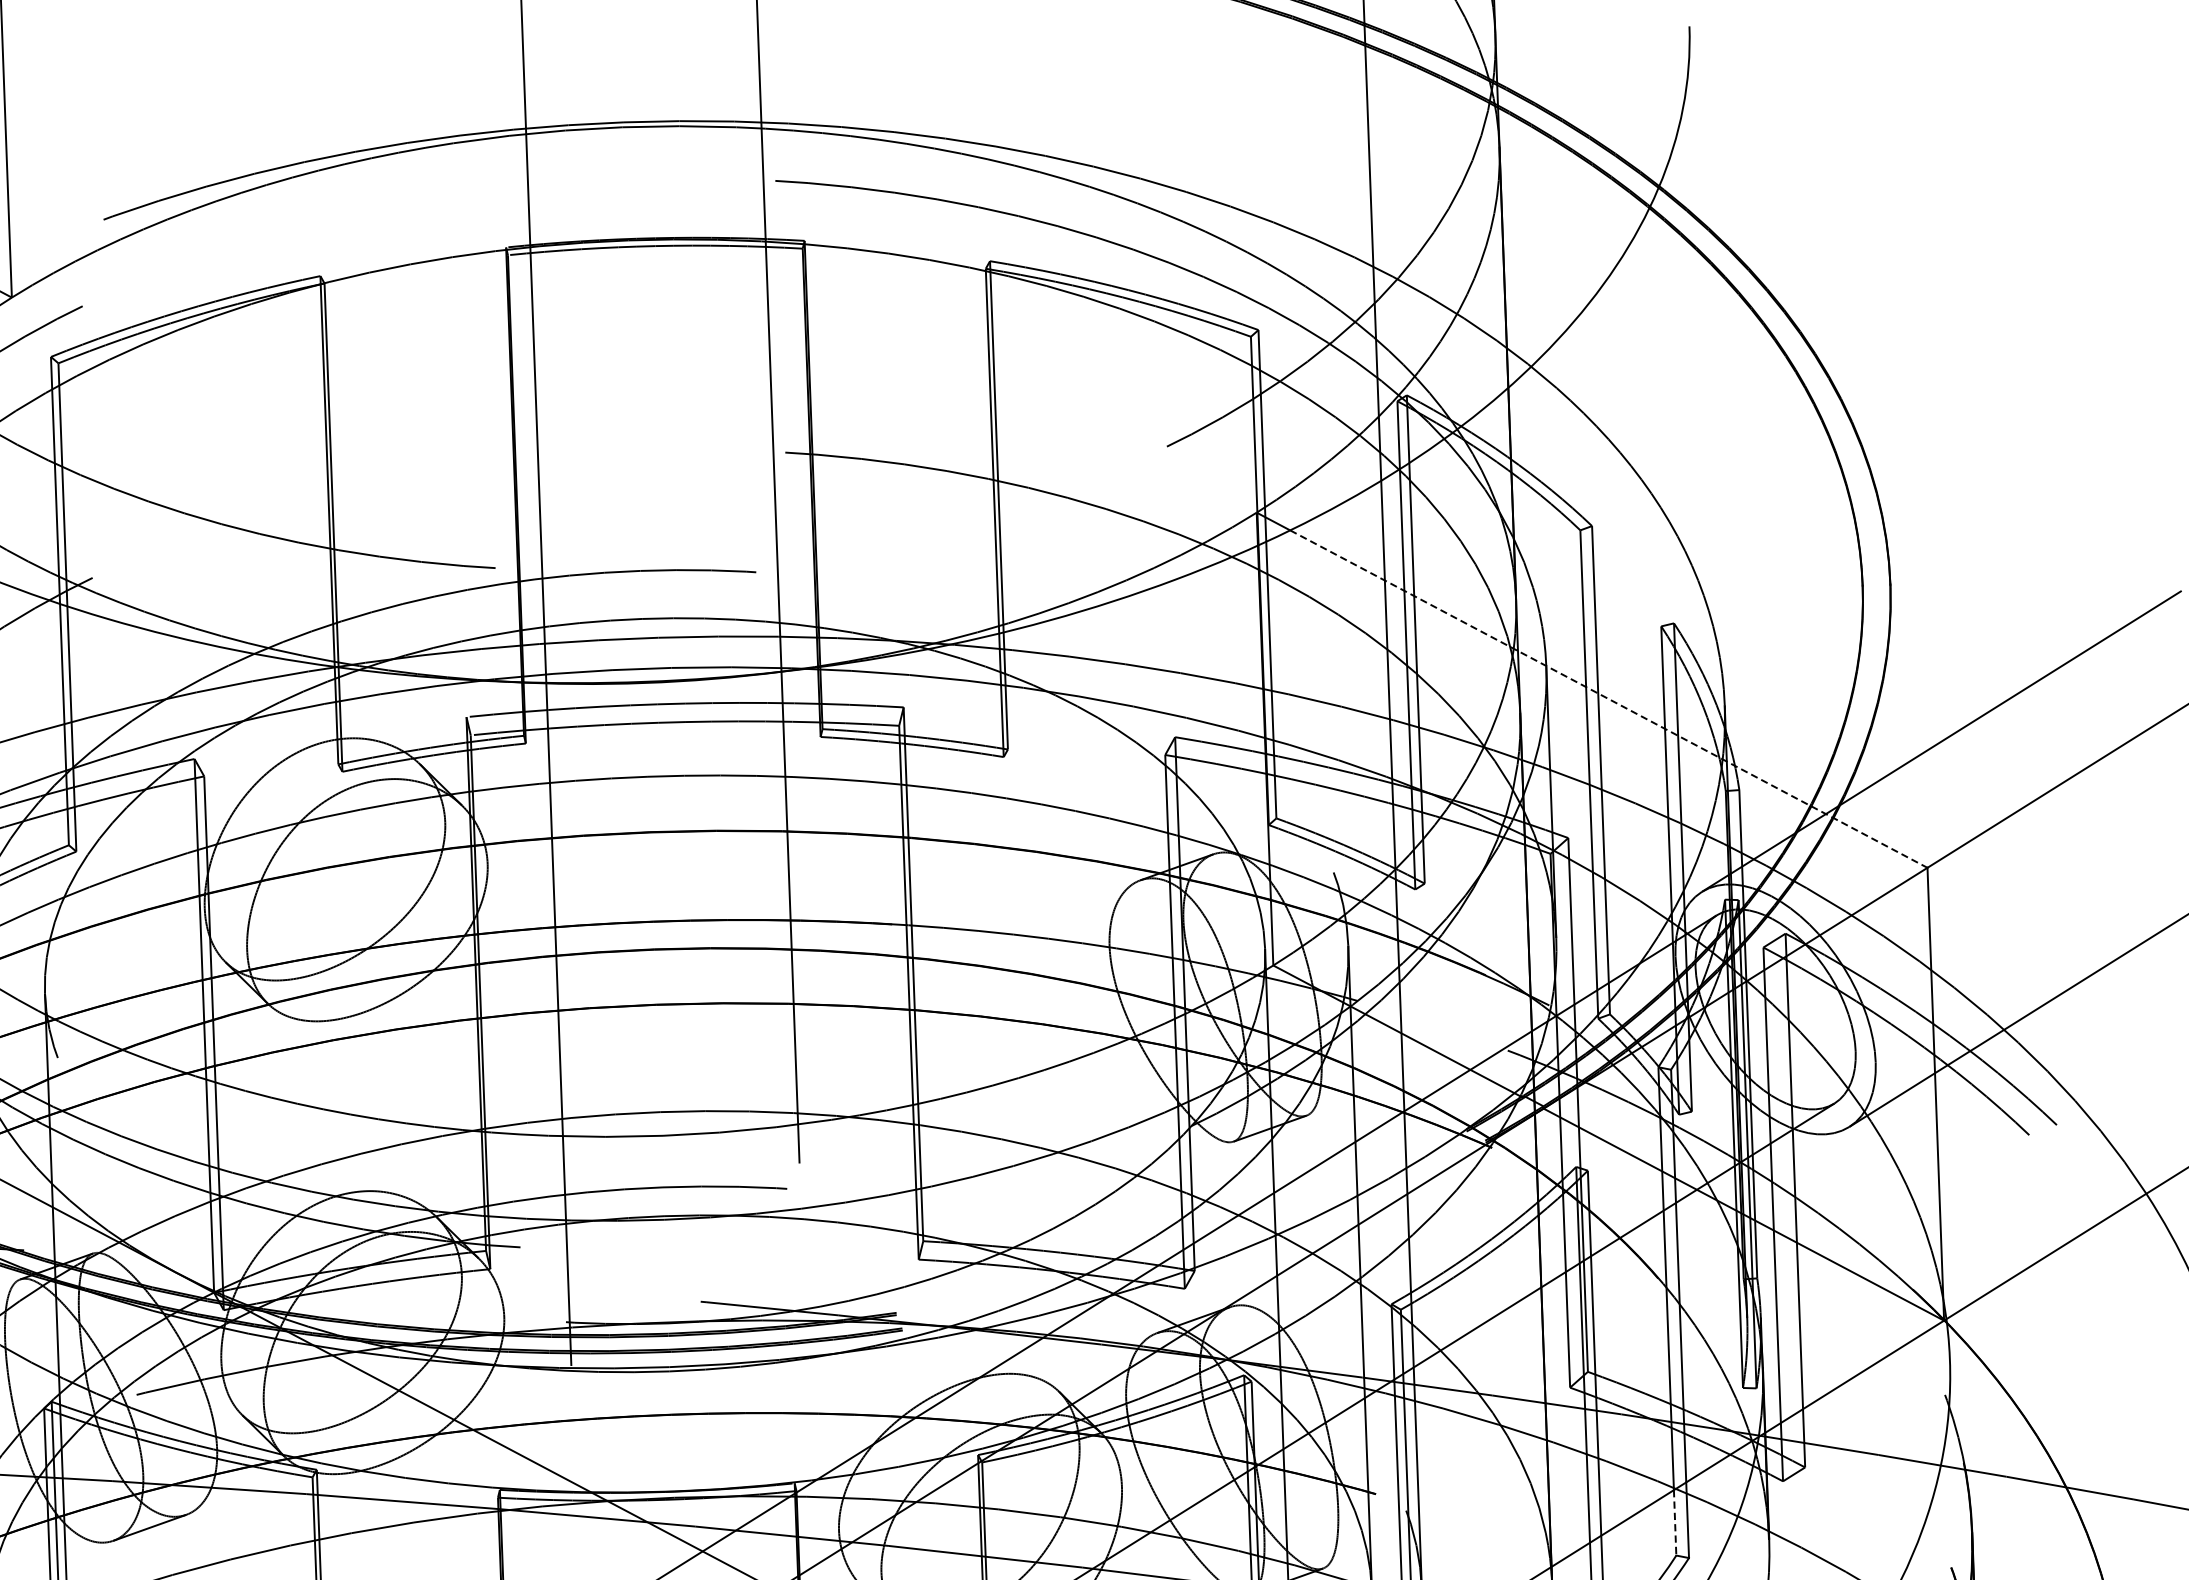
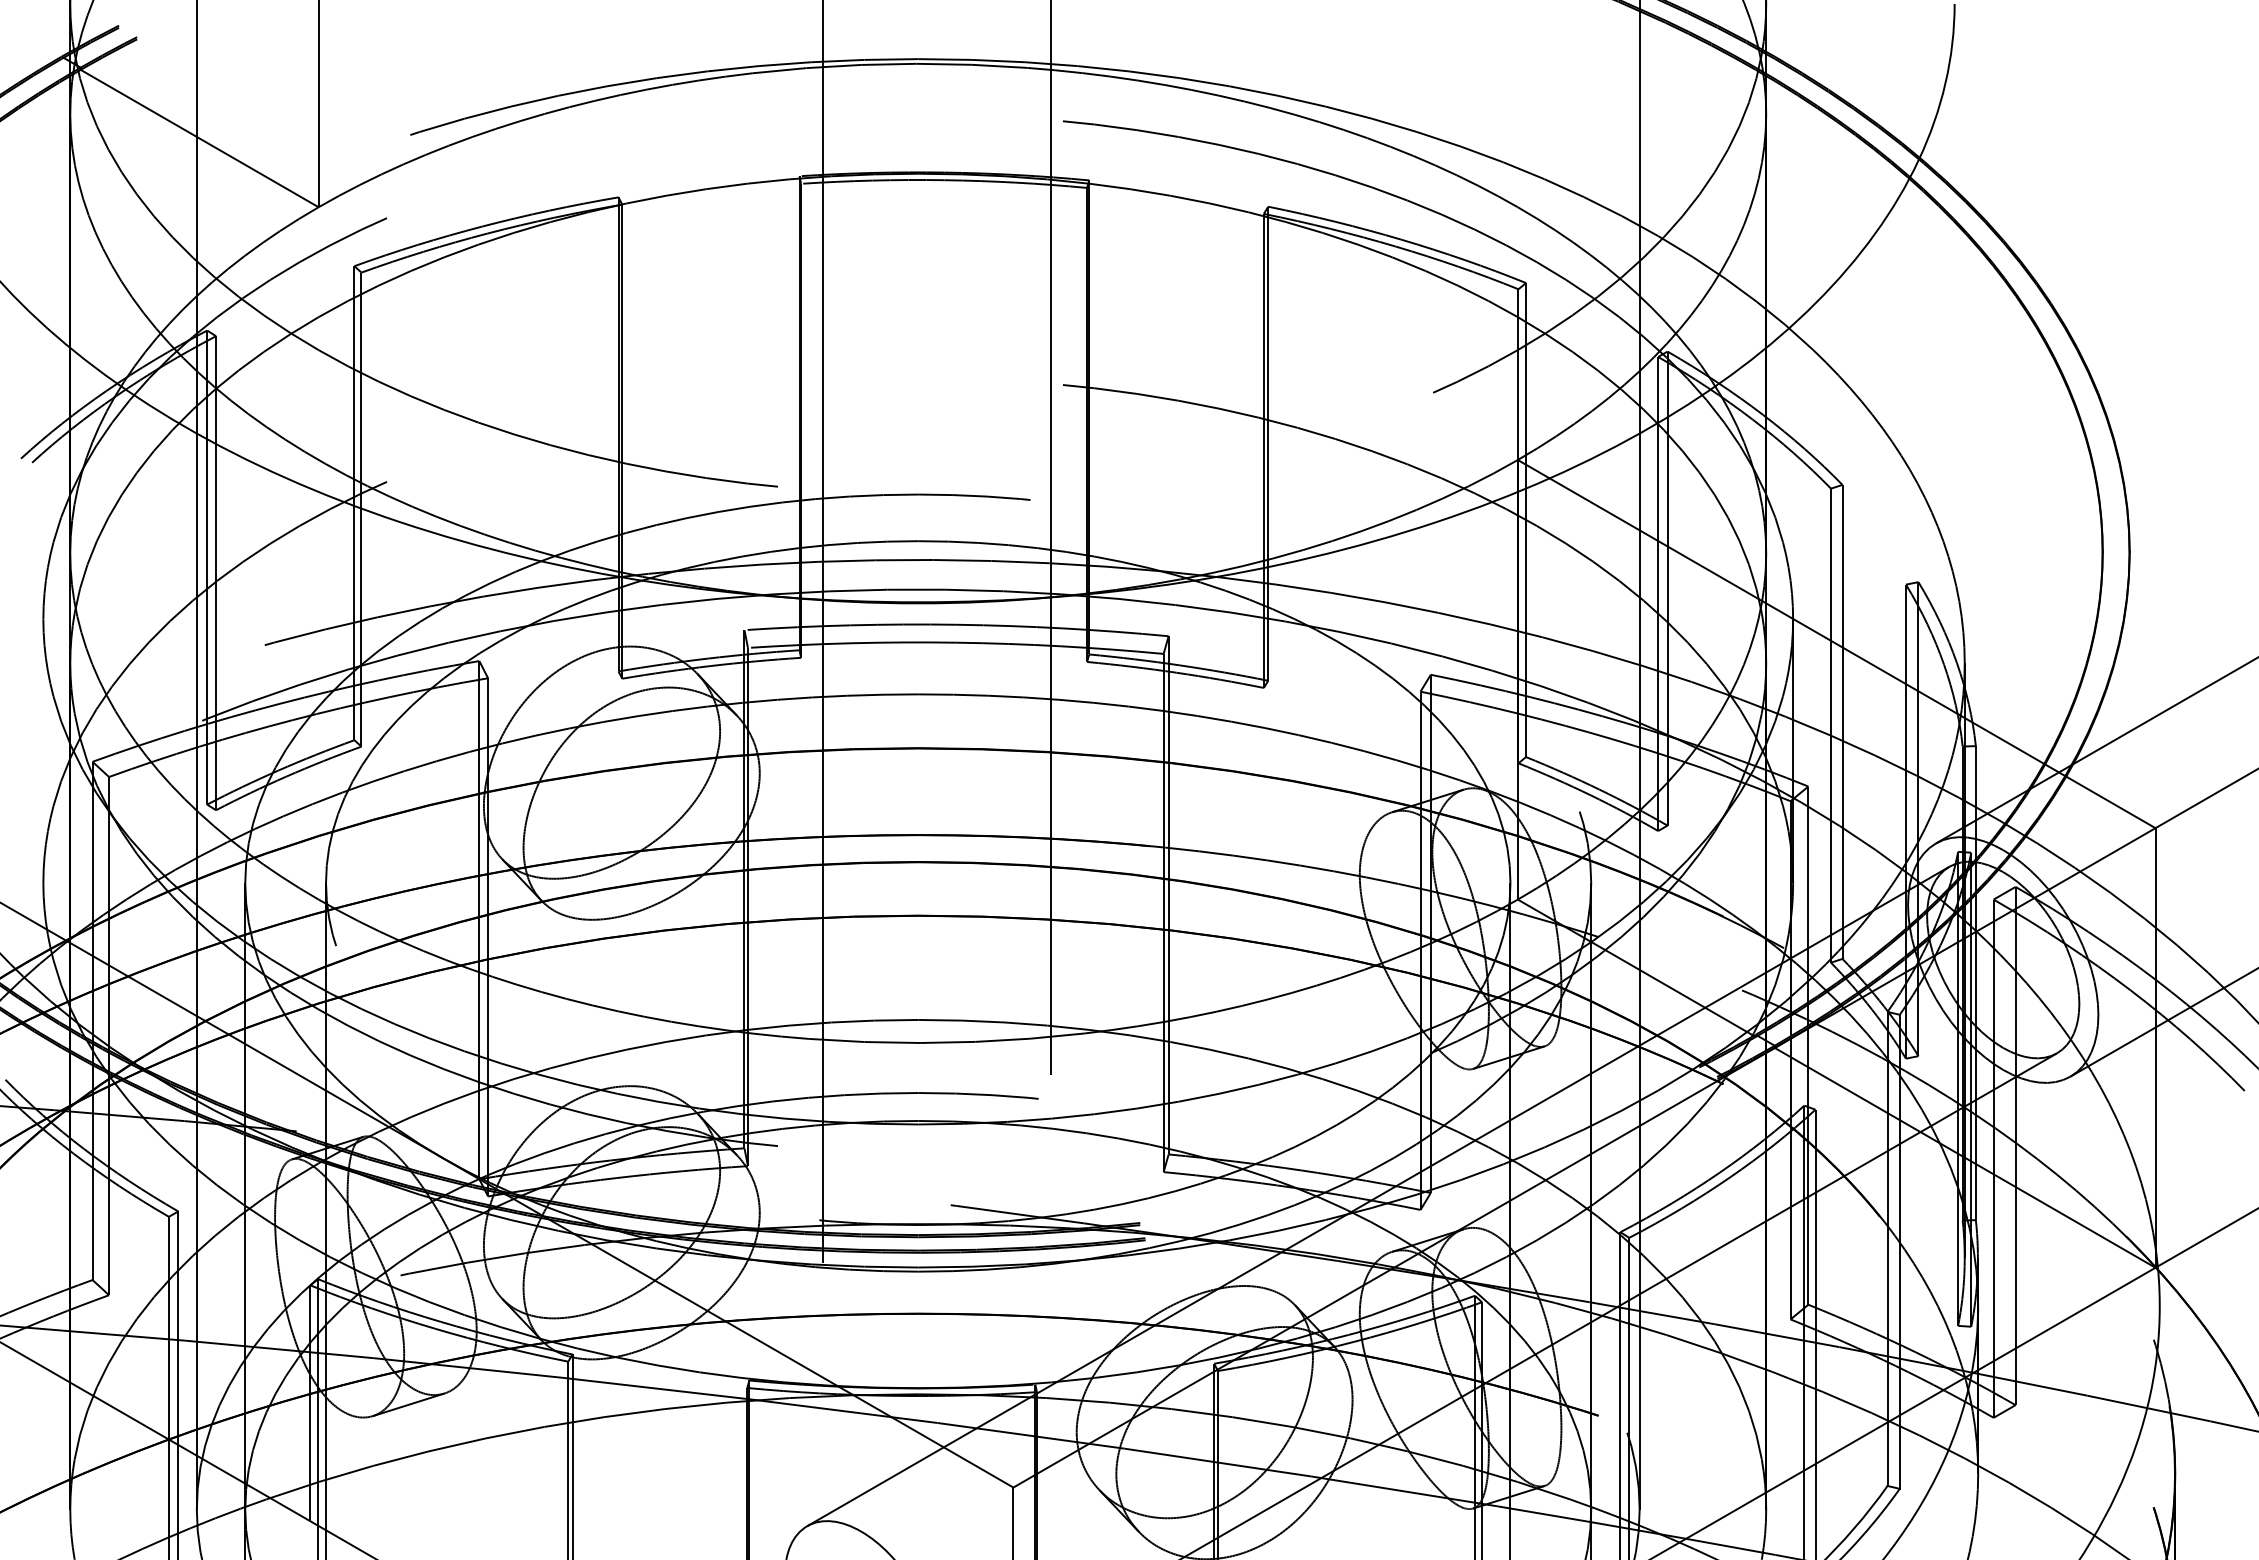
line: (1608, 699) -> (1852, 653), dashed -> solid
line: (1675, 1523) -> (1887, 1454), dashed -> solid

